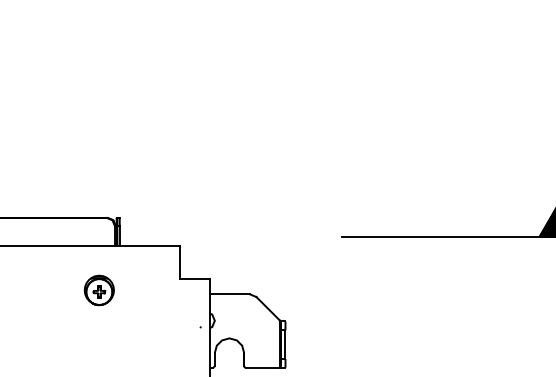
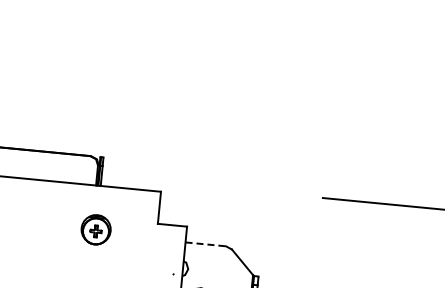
part: (98, 290) -> (95, 229), moved
line: (230, 294) -> (206, 244), solid -> dashed

